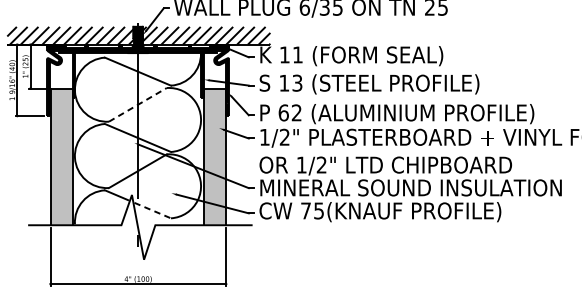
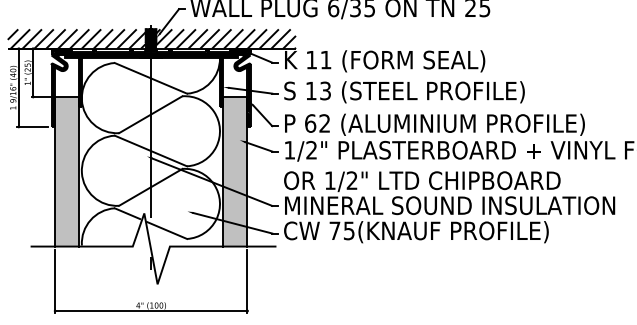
line: (137, 104) -> (150, 114), dashed -> solid
line: (153, 210) -> (167, 230), dashed -> solid

